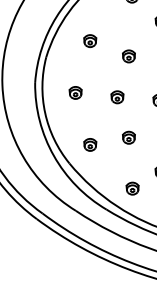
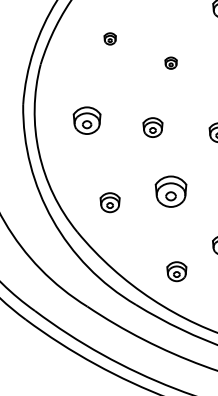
part: (90, 40) -> (110, 38), size x0.6
part: (128, 56) -> (170, 63), size x0.6
part: (75, 92) -> (86, 120), size x1.4
part: (128, 137) -> (170, 190), size x1.6

